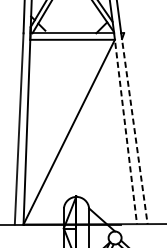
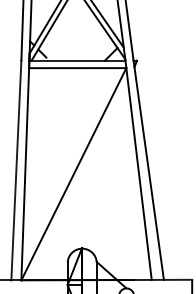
line: (125, 128) -> (138, 170), dashed -> solid
line: (134, 128) -> (148, 170), dashed -> solid

